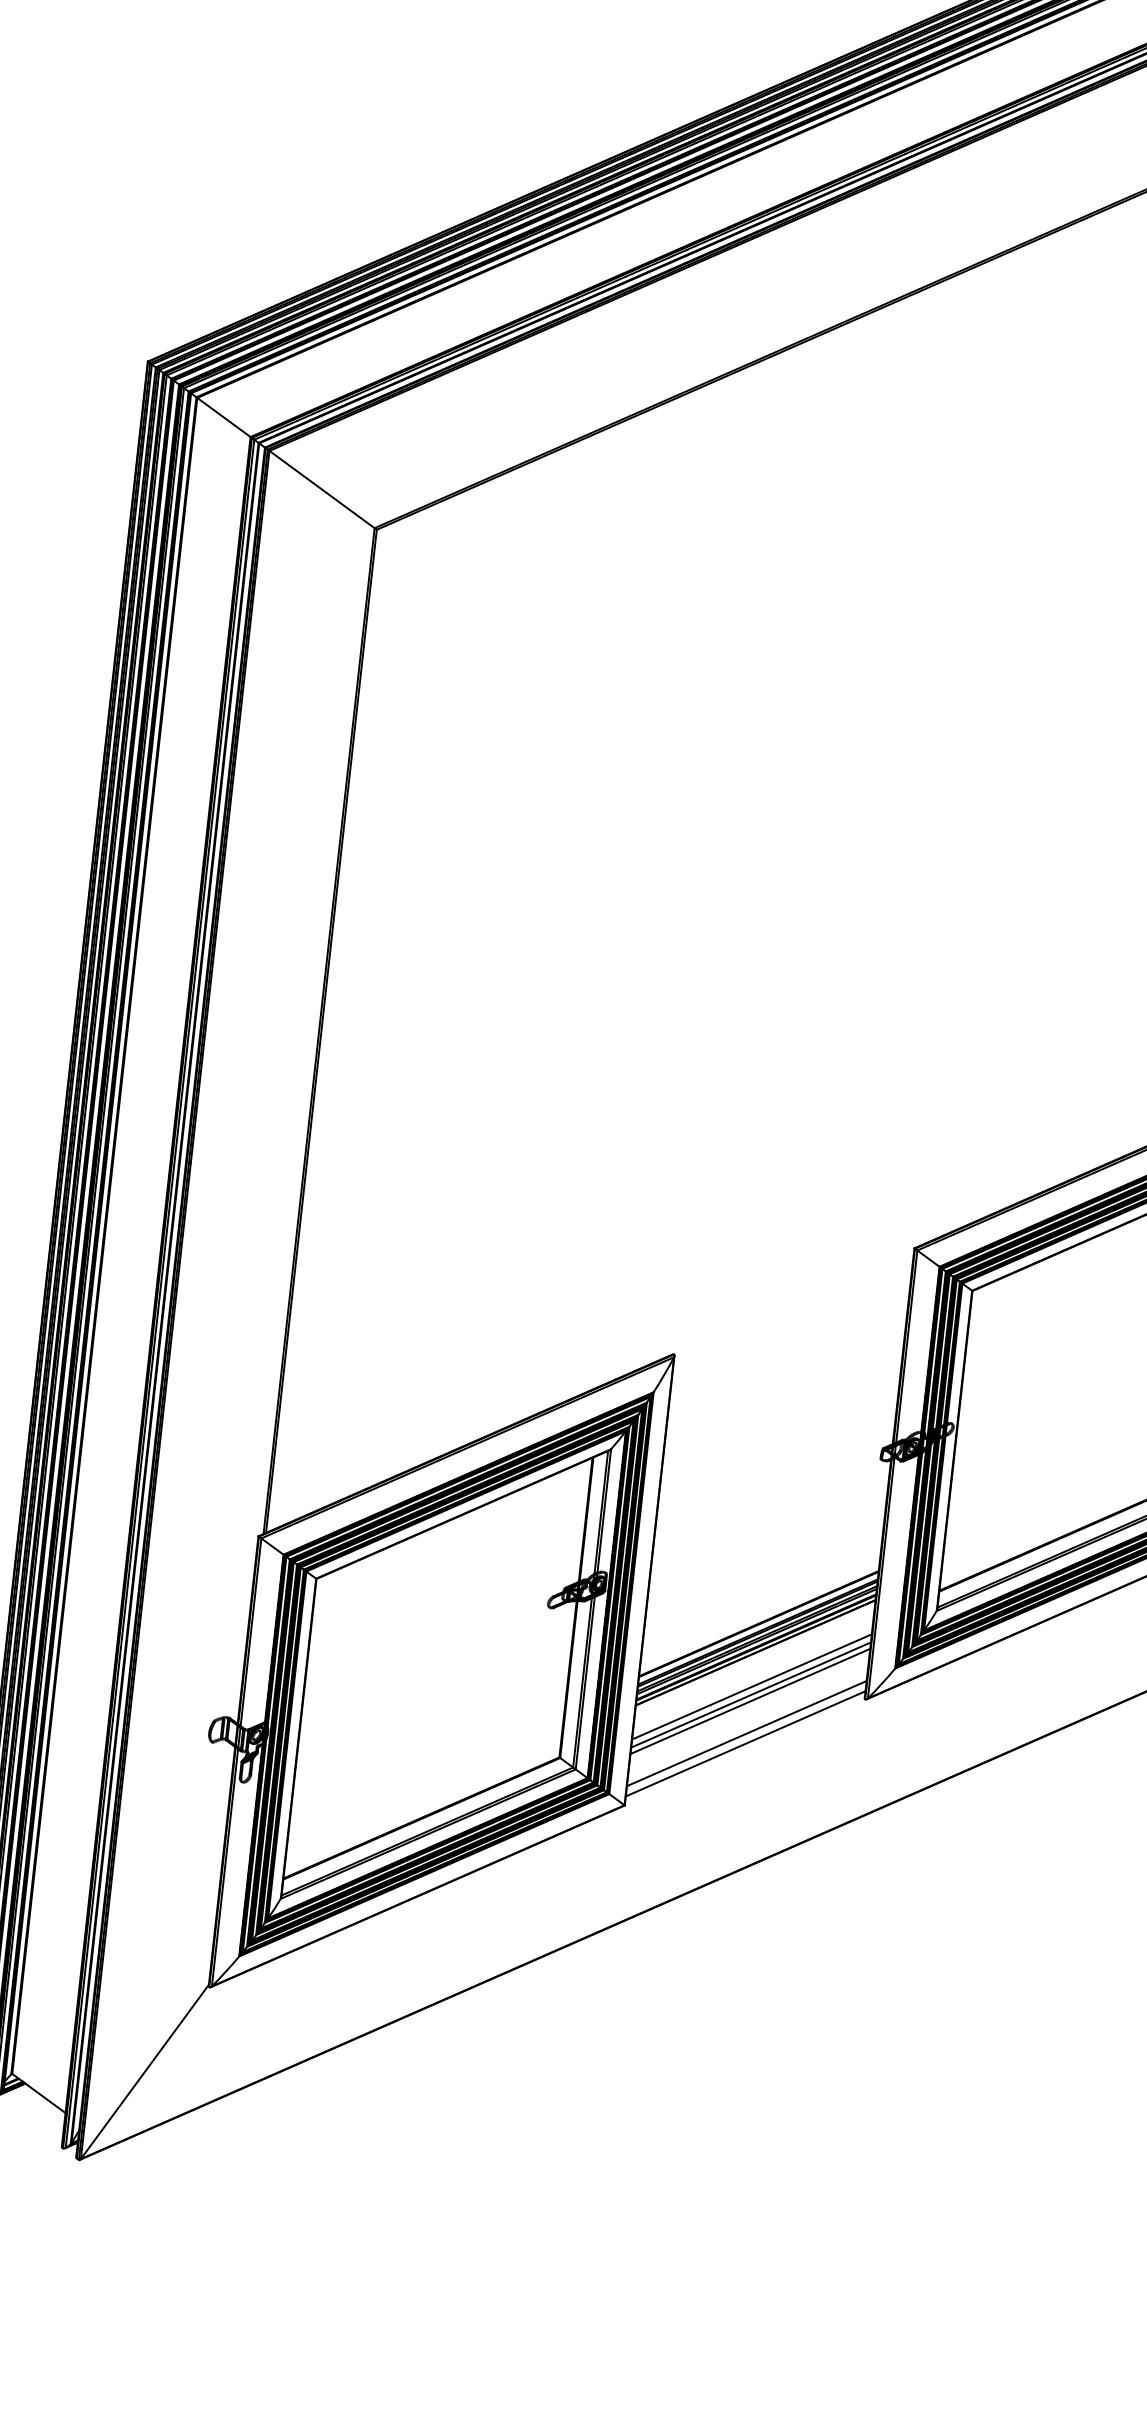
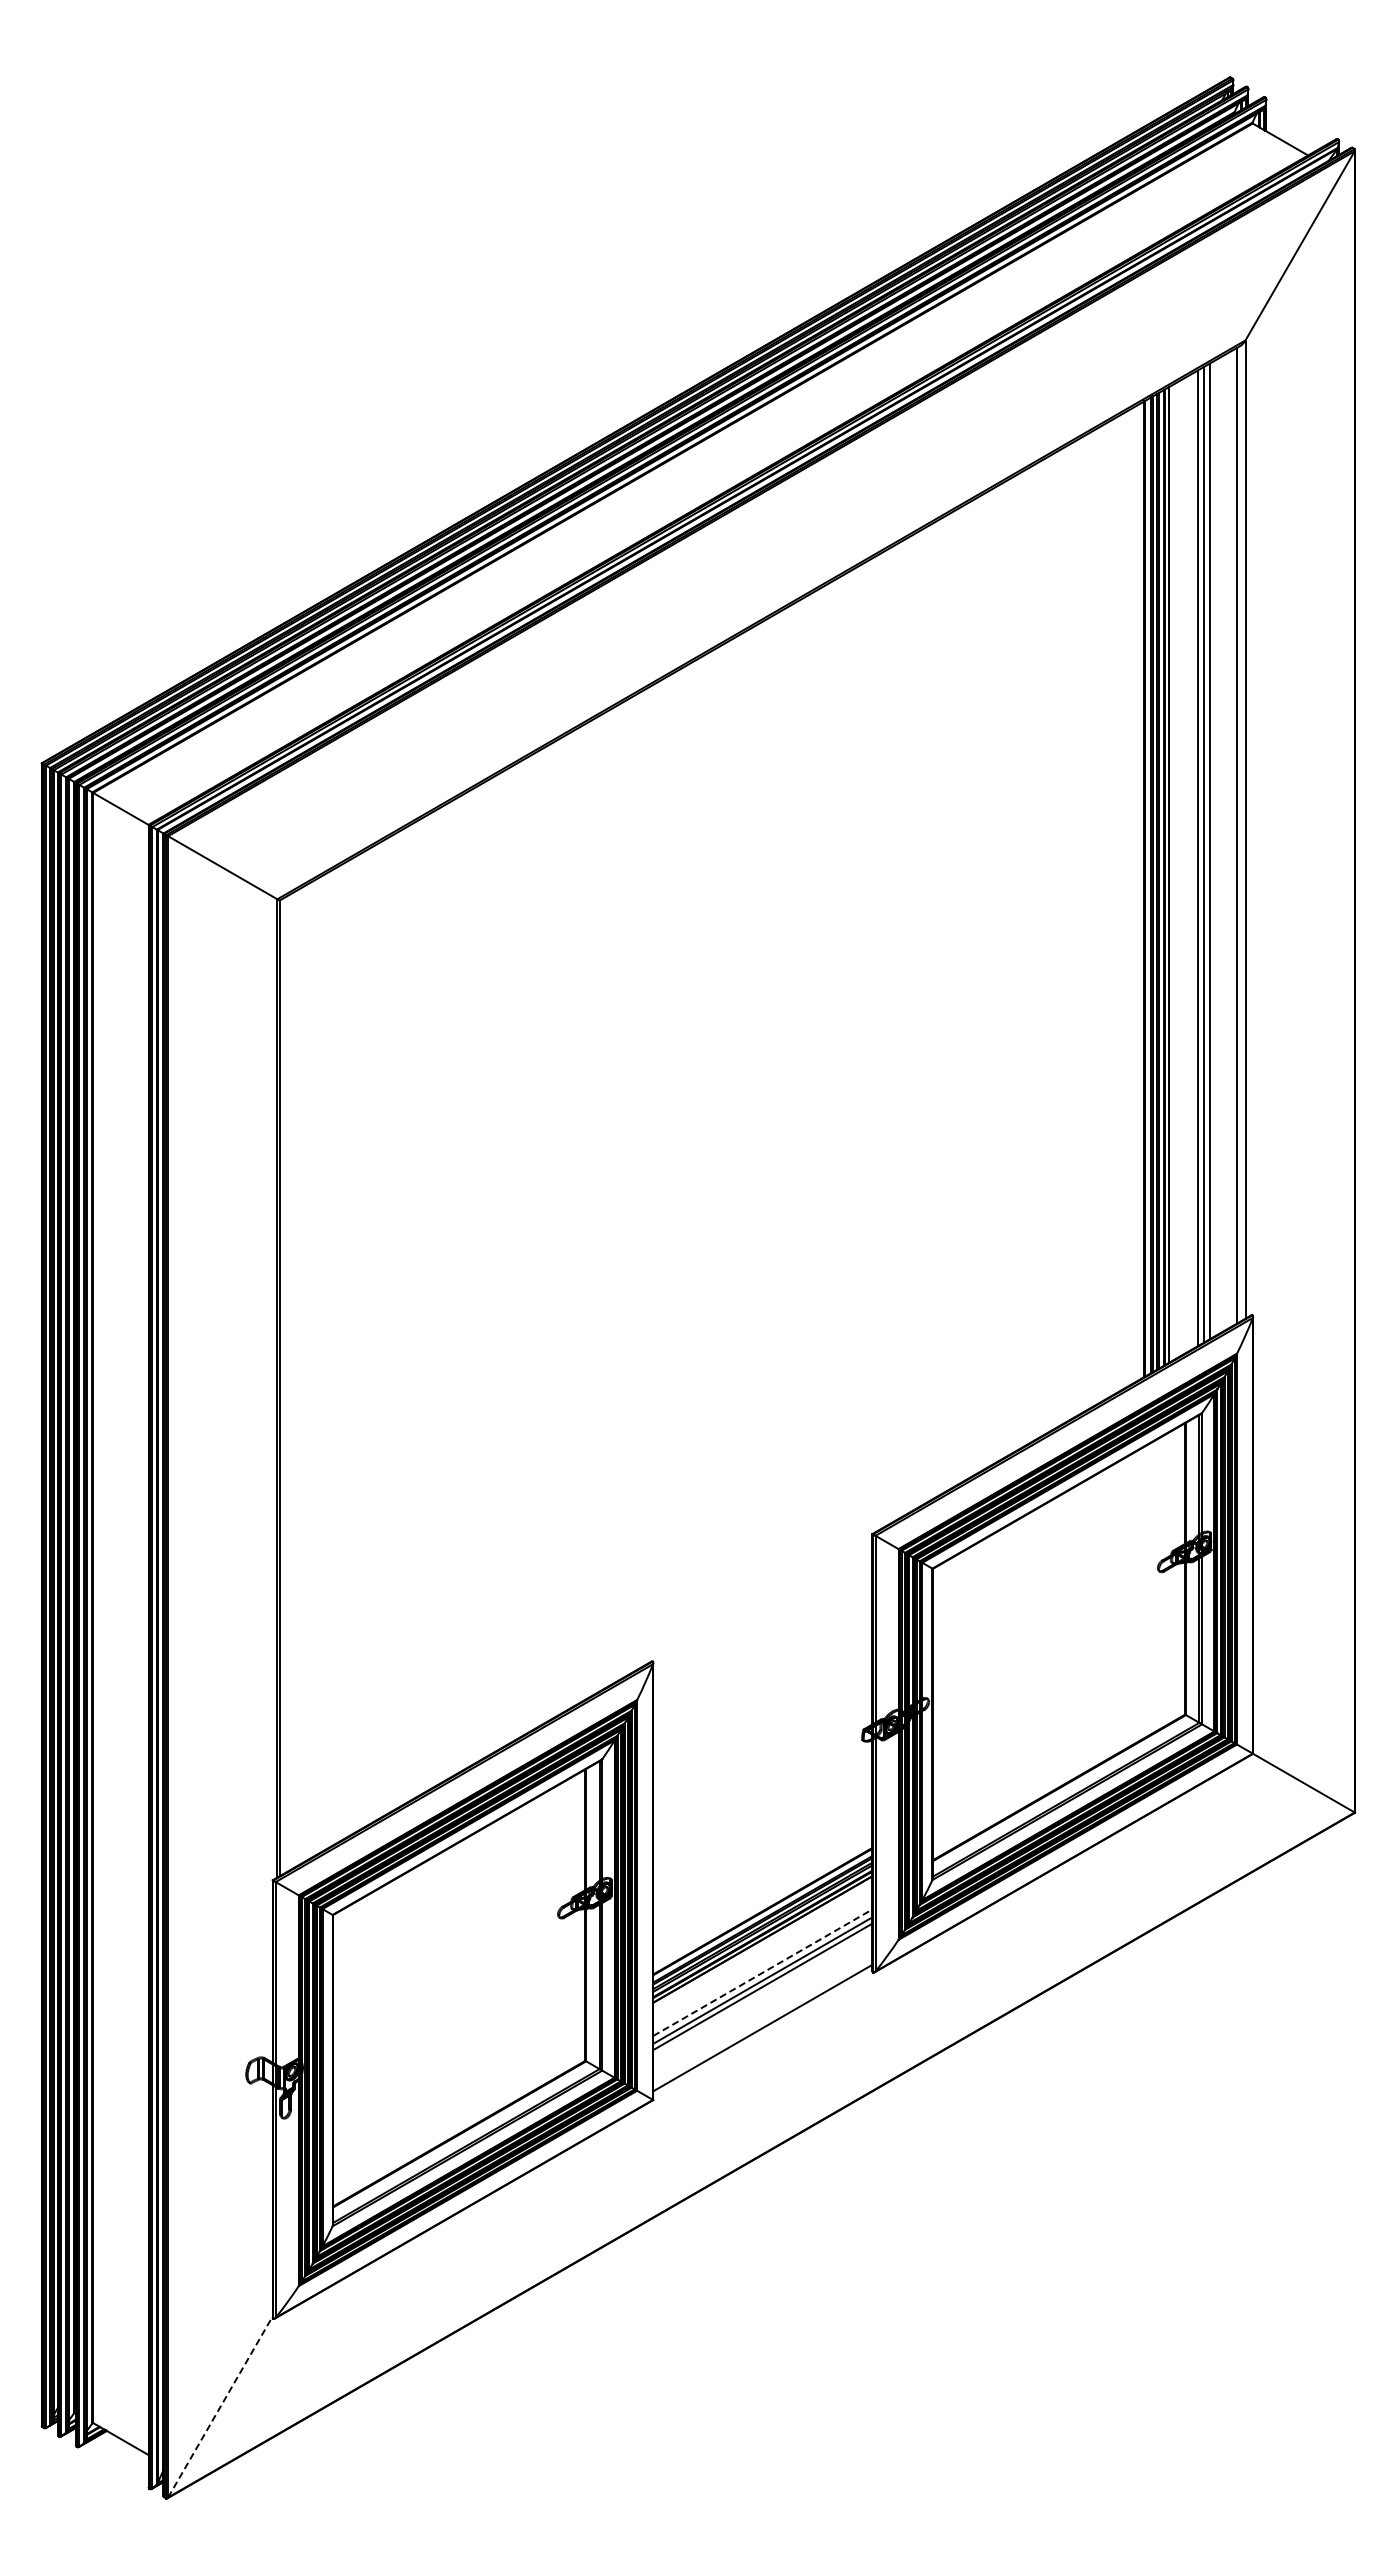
line: (751, 1686) -> (762, 1972), solid -> dashed
line: (746, 1732) -> (762, 2017), removed
line: (144, 2072) -> (220, 2407), solid -> dashed

